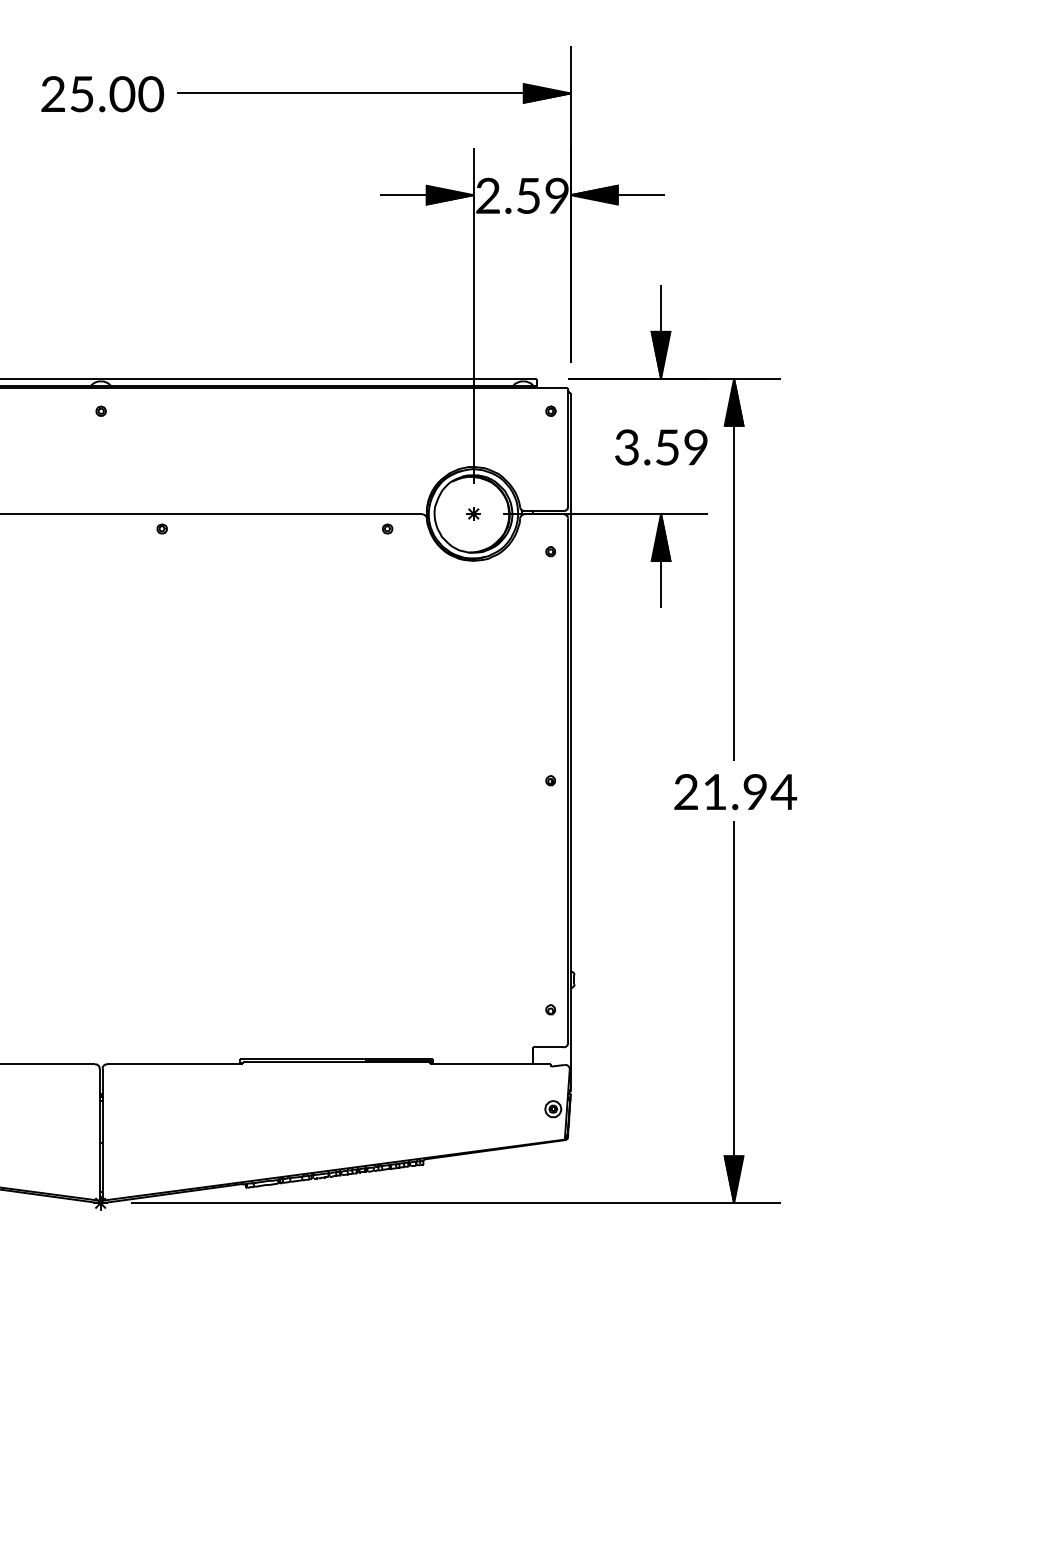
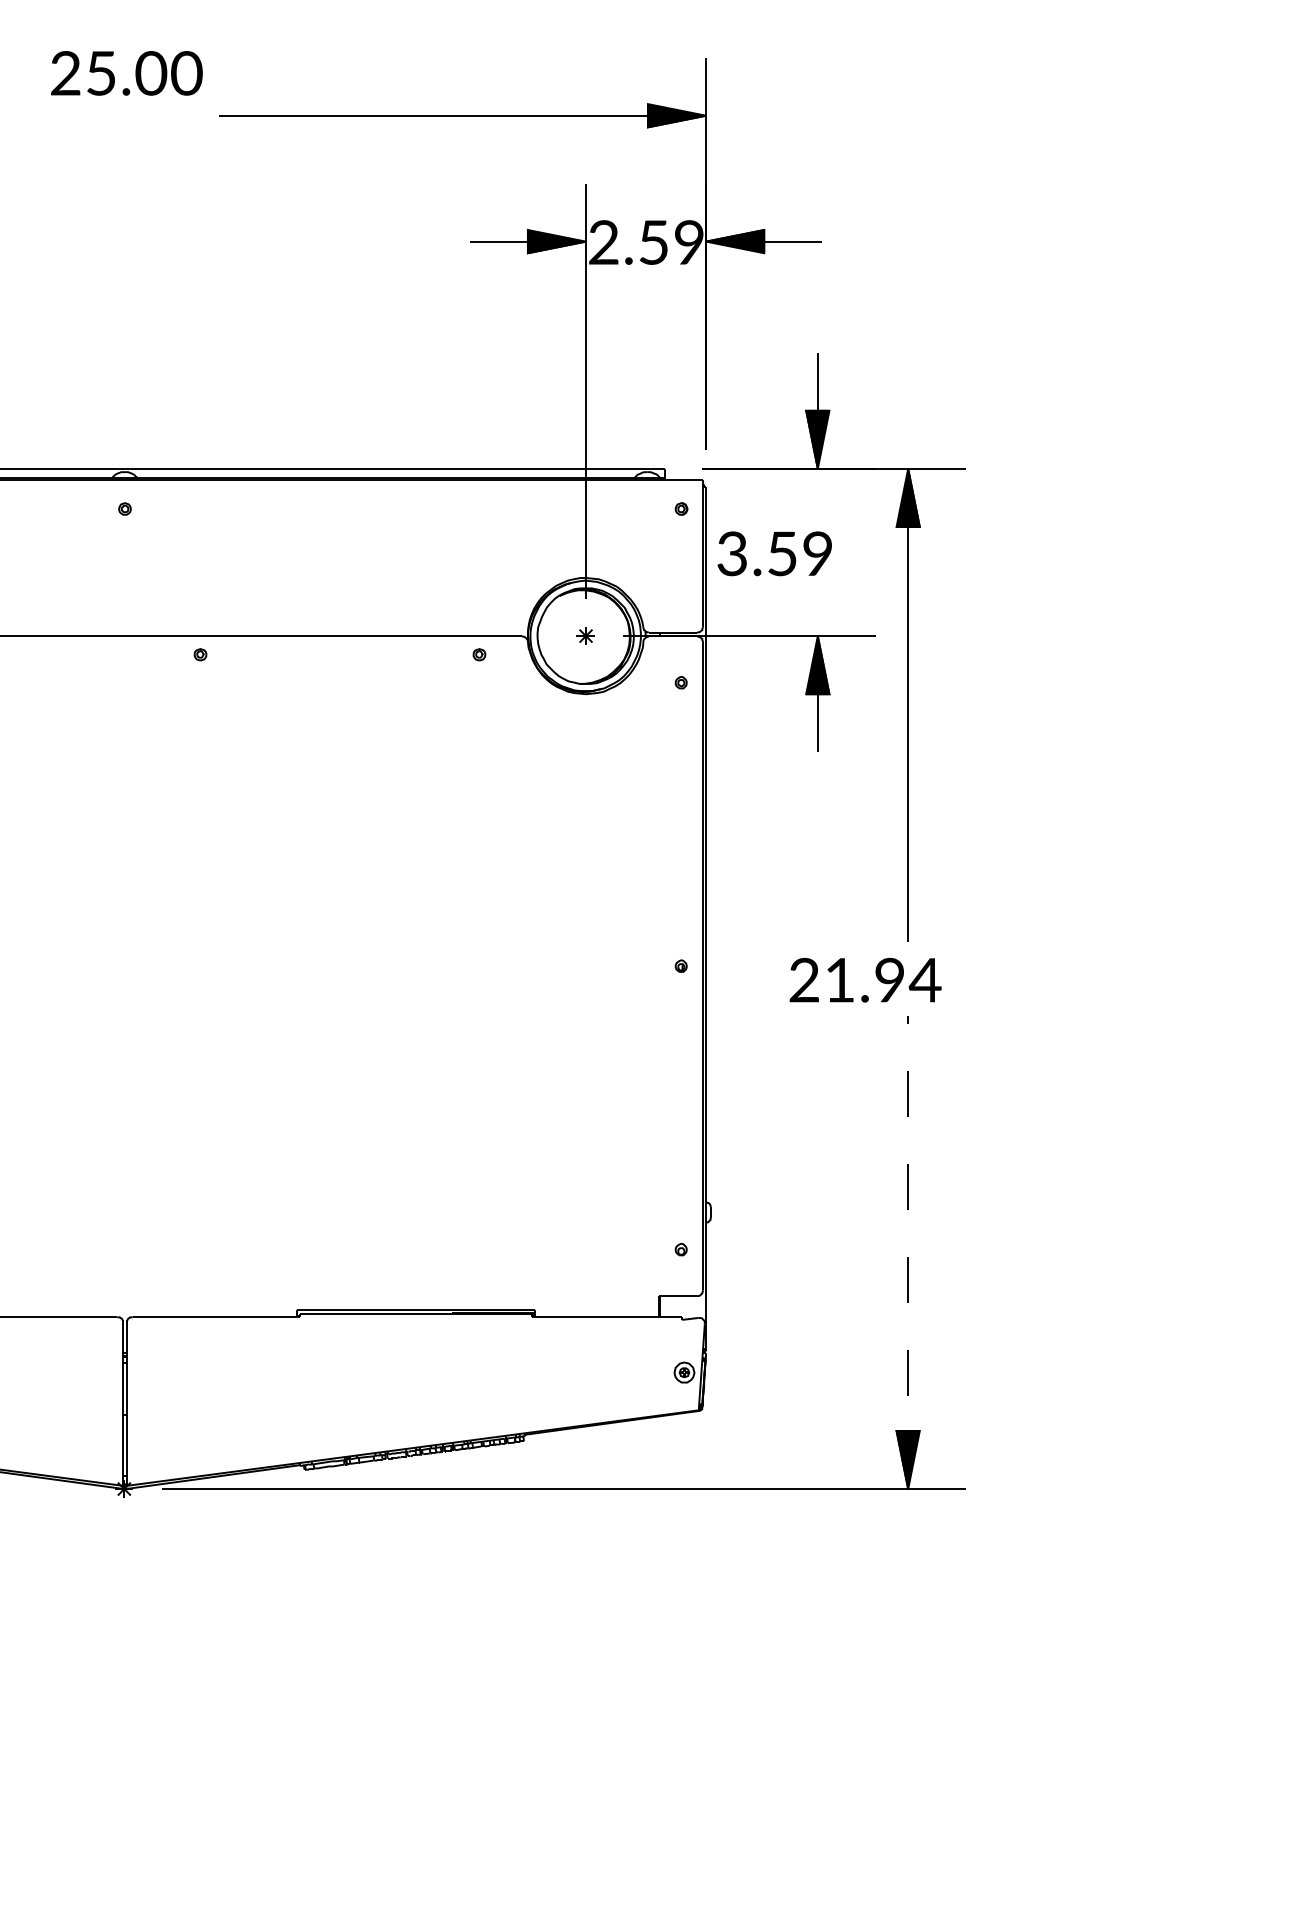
text: (102, 94) -> (126, 73), moved
text: (661, 447) -> (775, 553), moved
text: (735, 792) -> (865, 980), moved
line: (734, 1011) -> (908, 1251), solid -> dashed

